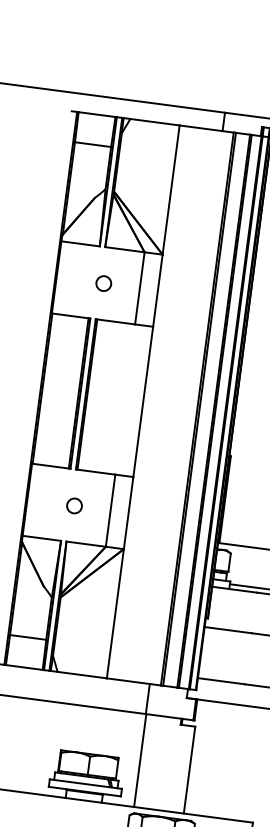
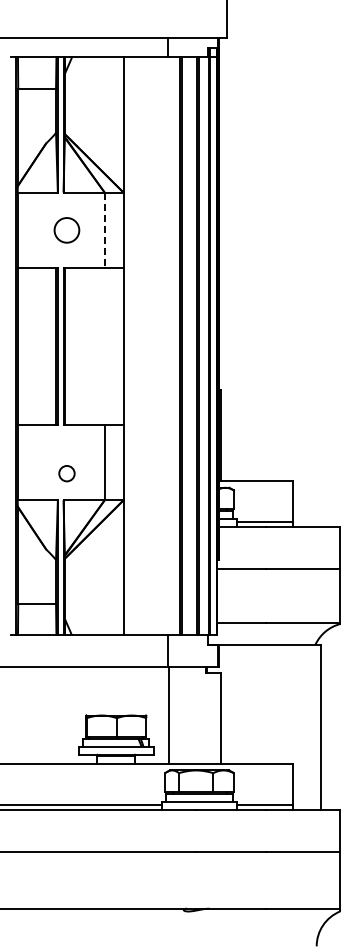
circle: (103, 282) -> (66, 229), size x1.6
line: (139, 288) -> (104, 230), solid -> dashed
circle: (74, 505) -> (66, 473), moved

